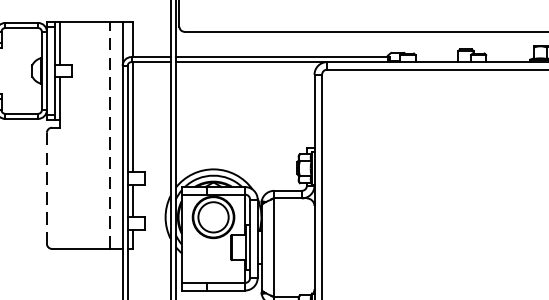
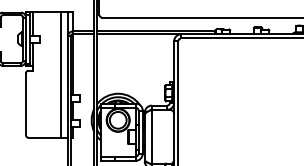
line: (109, 134) -> (60, 74), dashed -> solid
line: (46, 188) -> (25, 104), dashed -> solid

